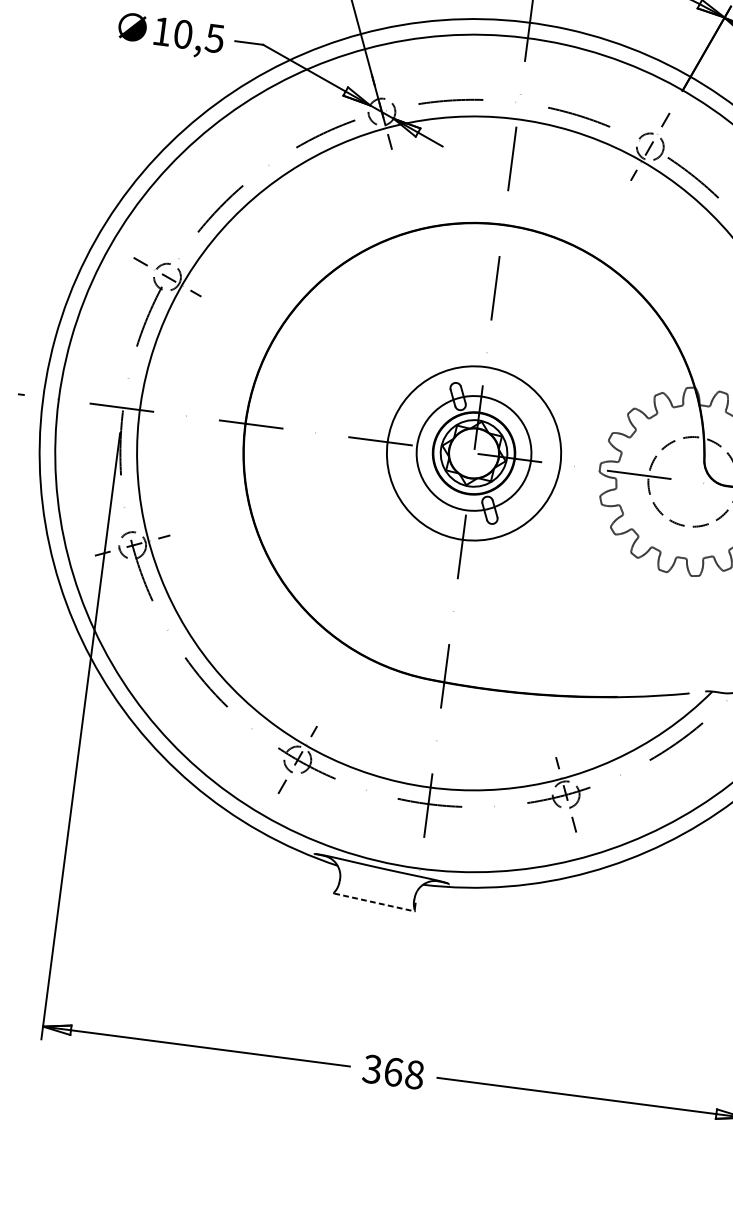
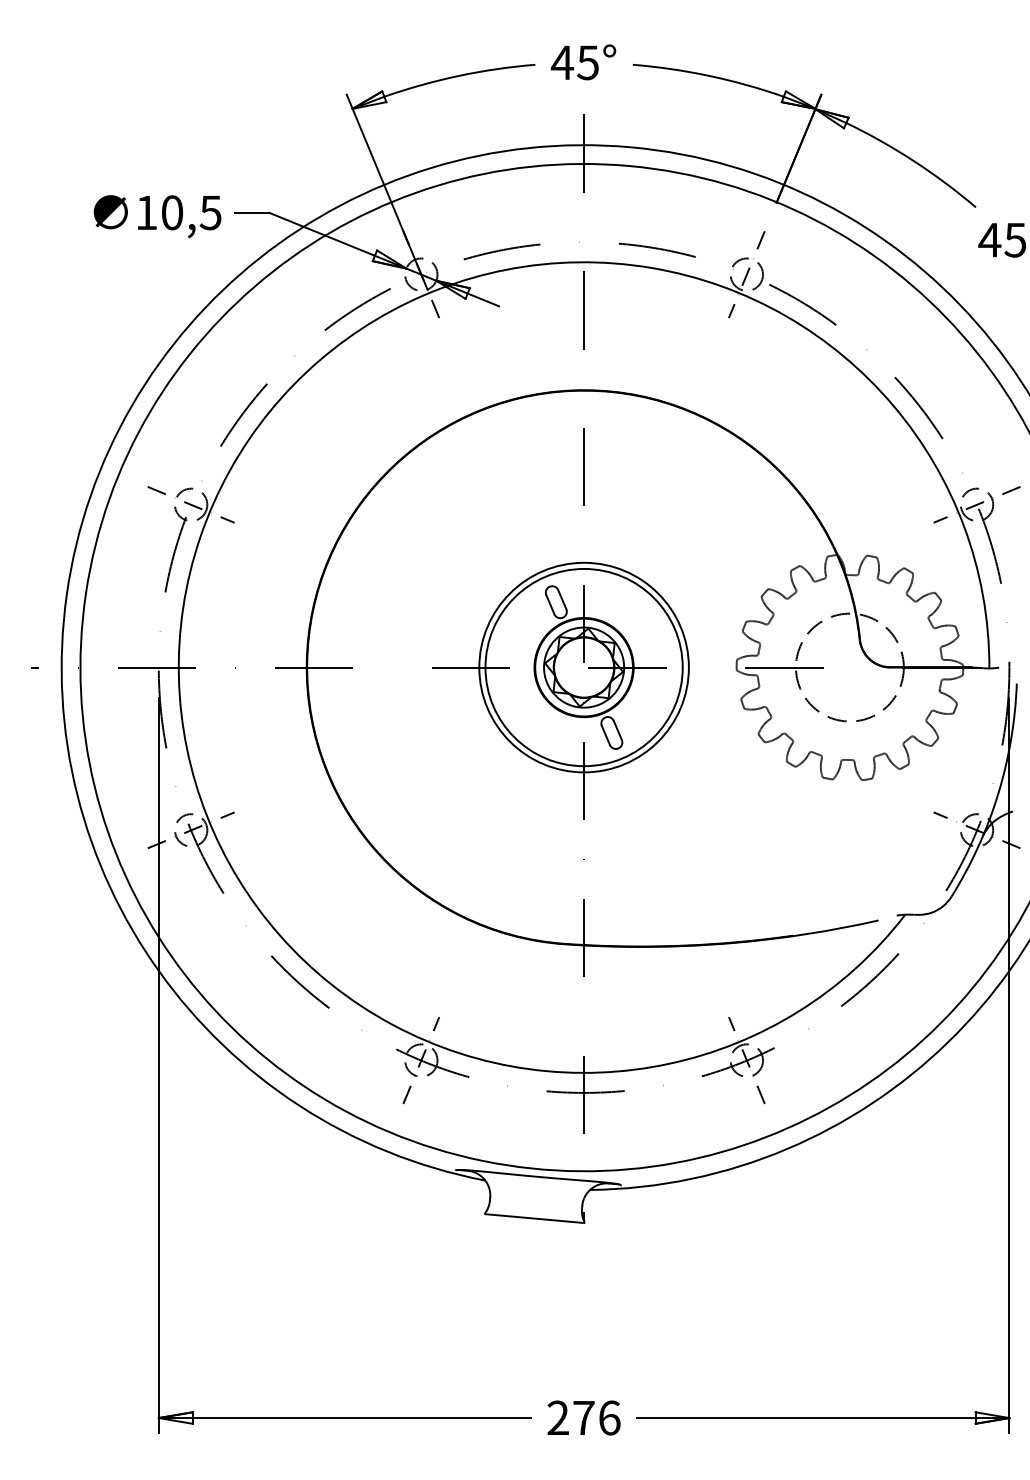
circle: (473, 453) -> (583, 667), size x1.43
line: (374, 902) -> (535, 1218), dashed -> solid
text: (393, 1071) -> (583, 1417), 368 -> 276

